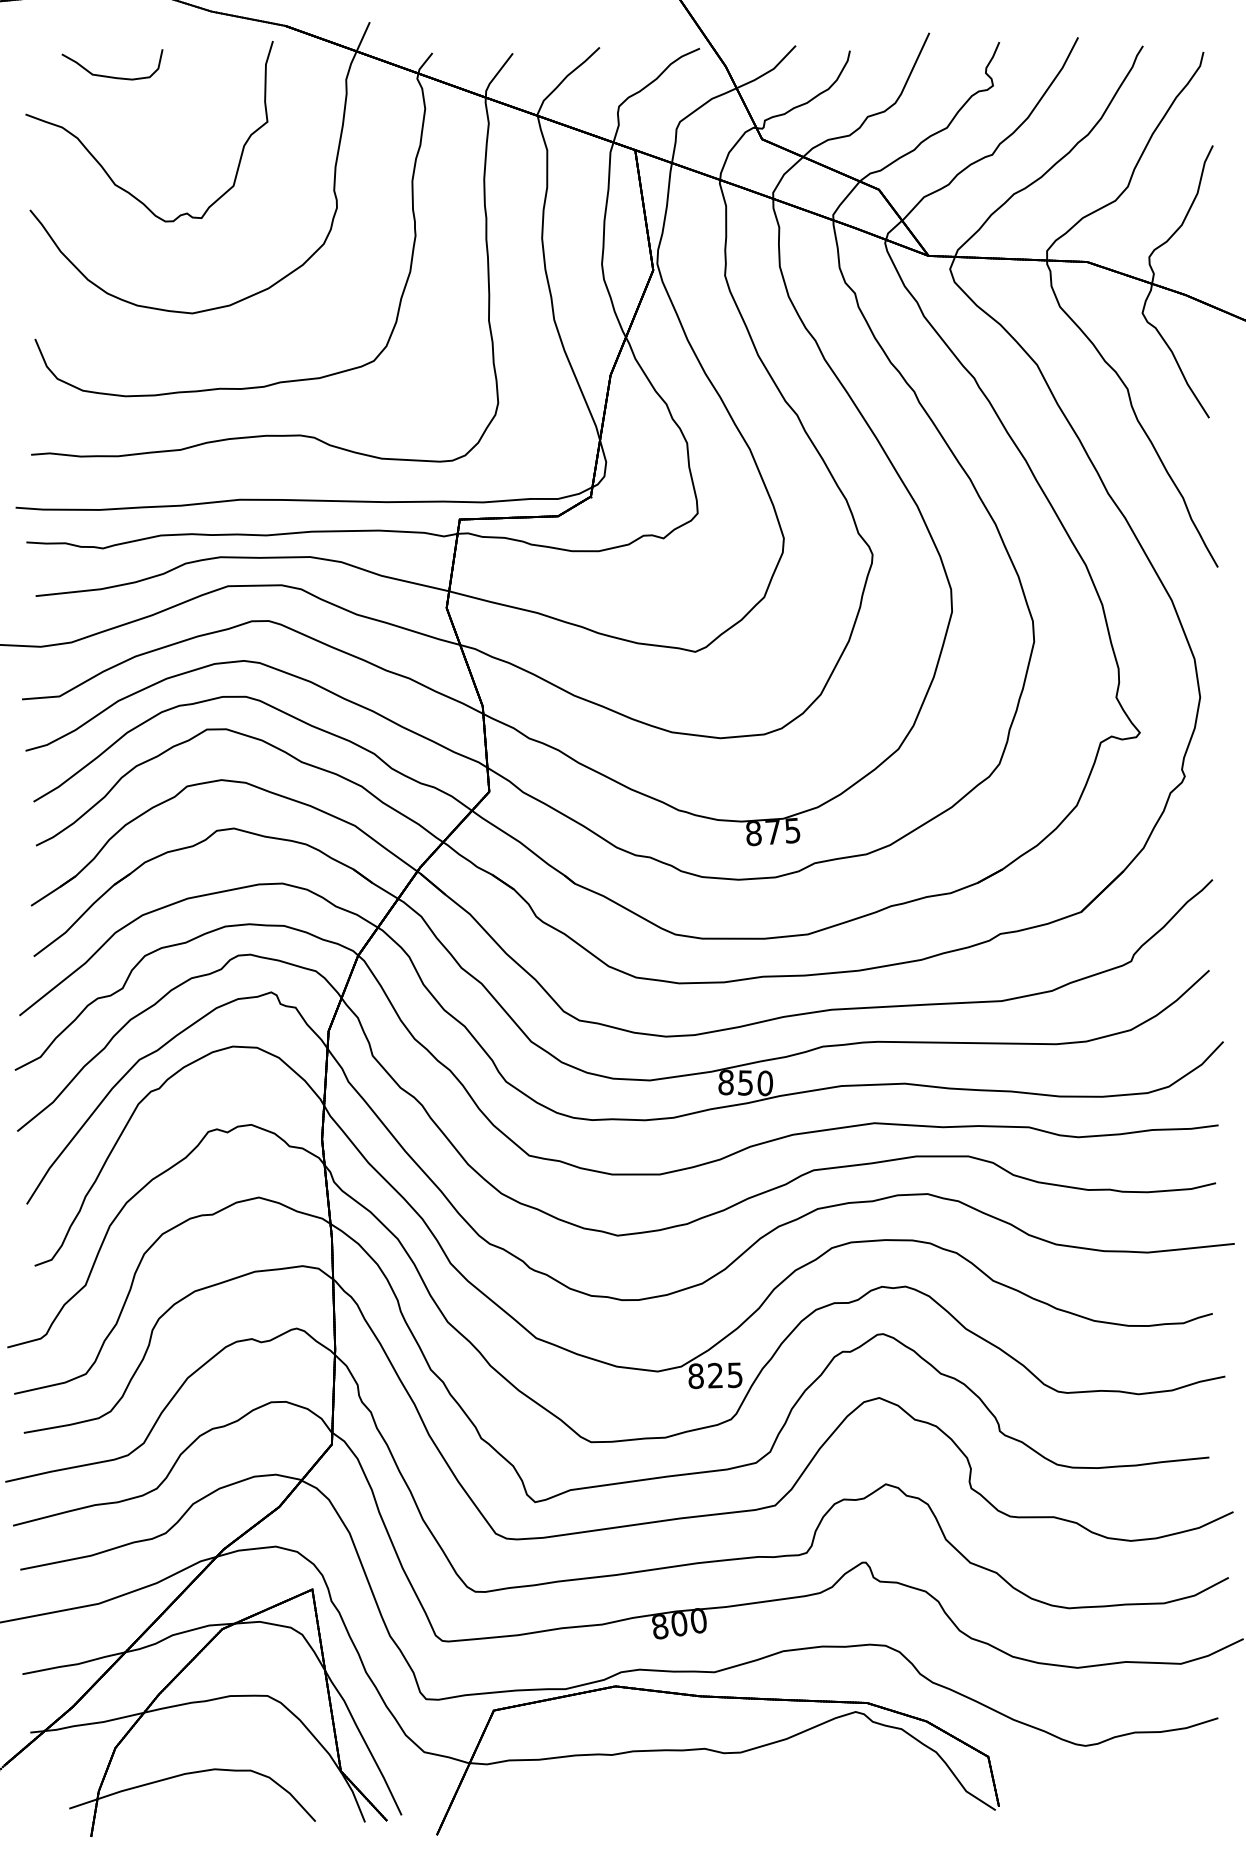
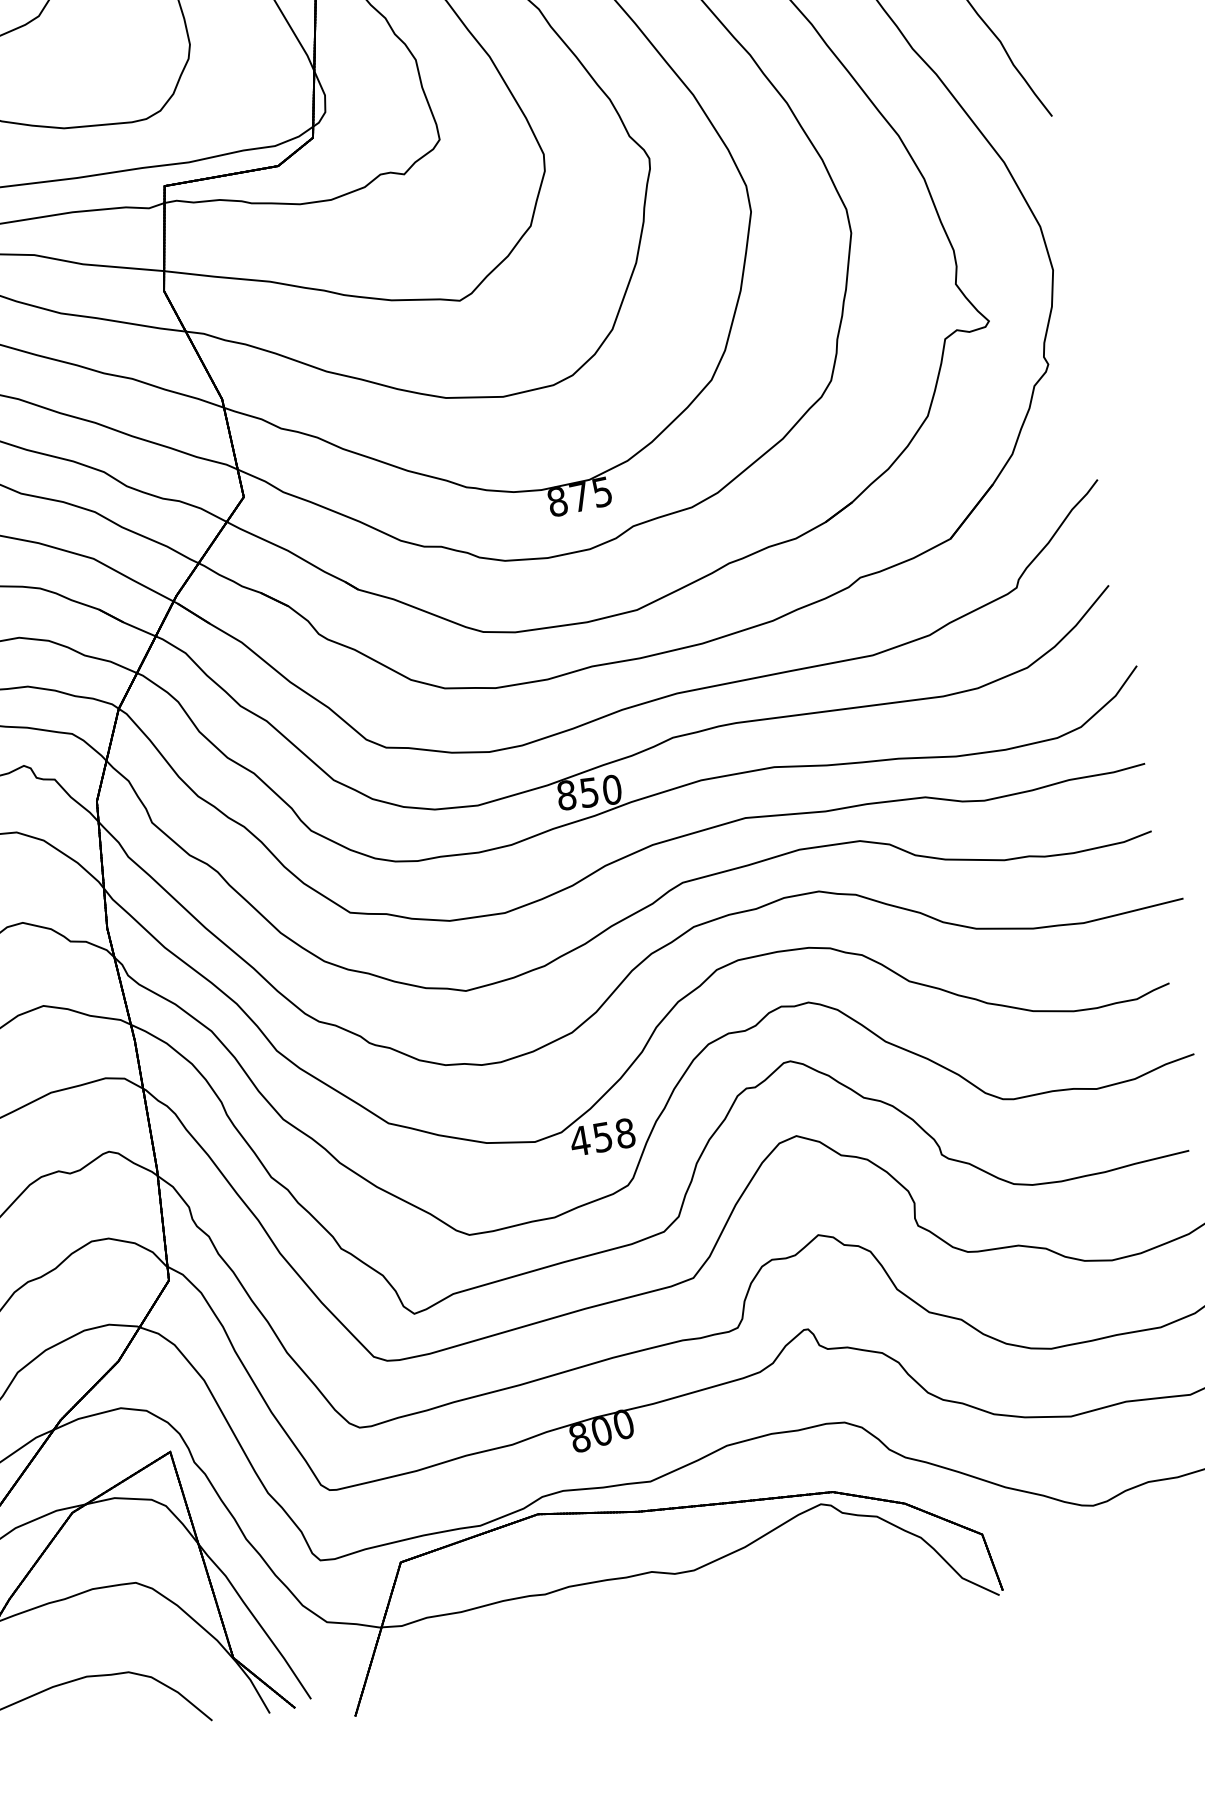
text: (715, 1375) -> (602, 1137), 825 -> 458

